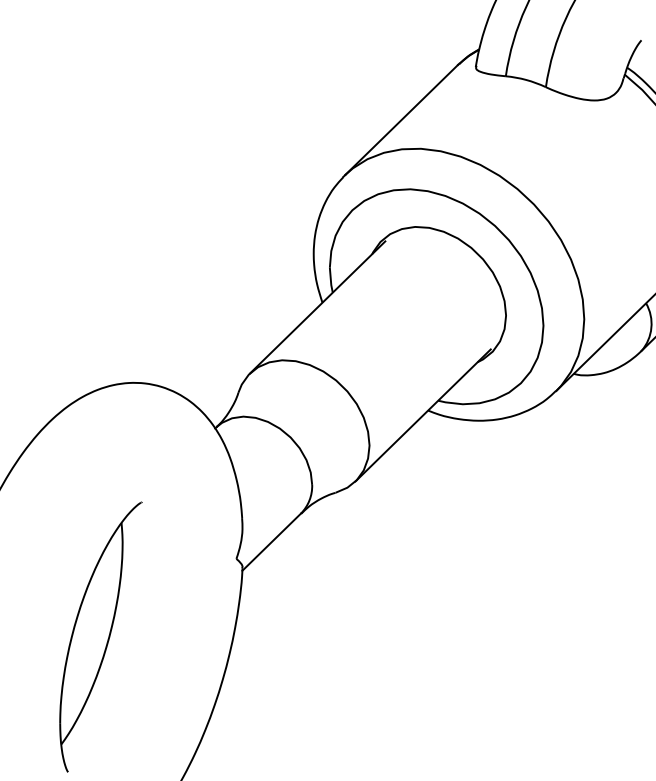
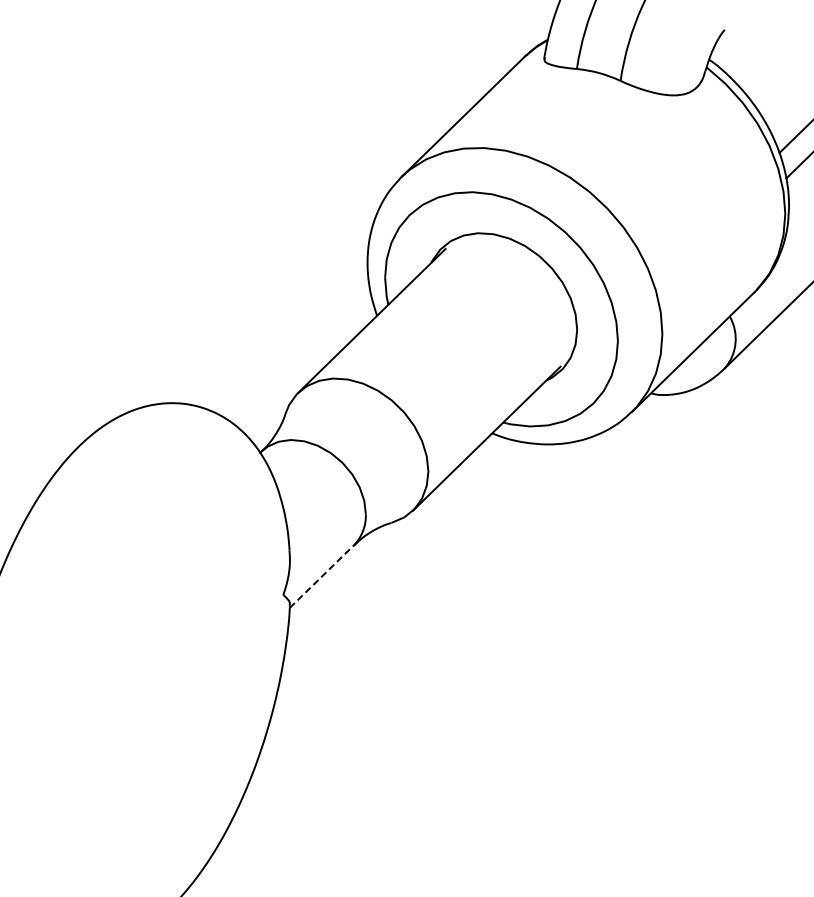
line: (271, 541) -> (321, 576), solid -> dashed
part: (100, 636) -> (135, 679), removed

